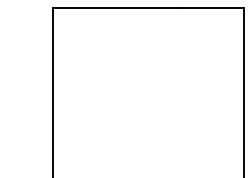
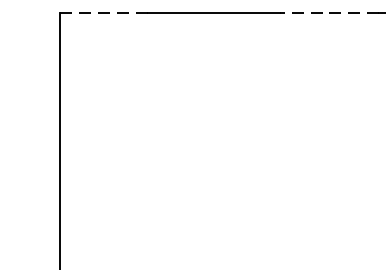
line: (78, 7) -> (103, 12), solid -> dashed
line: (210, 7) -> (329, 12), solid -> dashed

